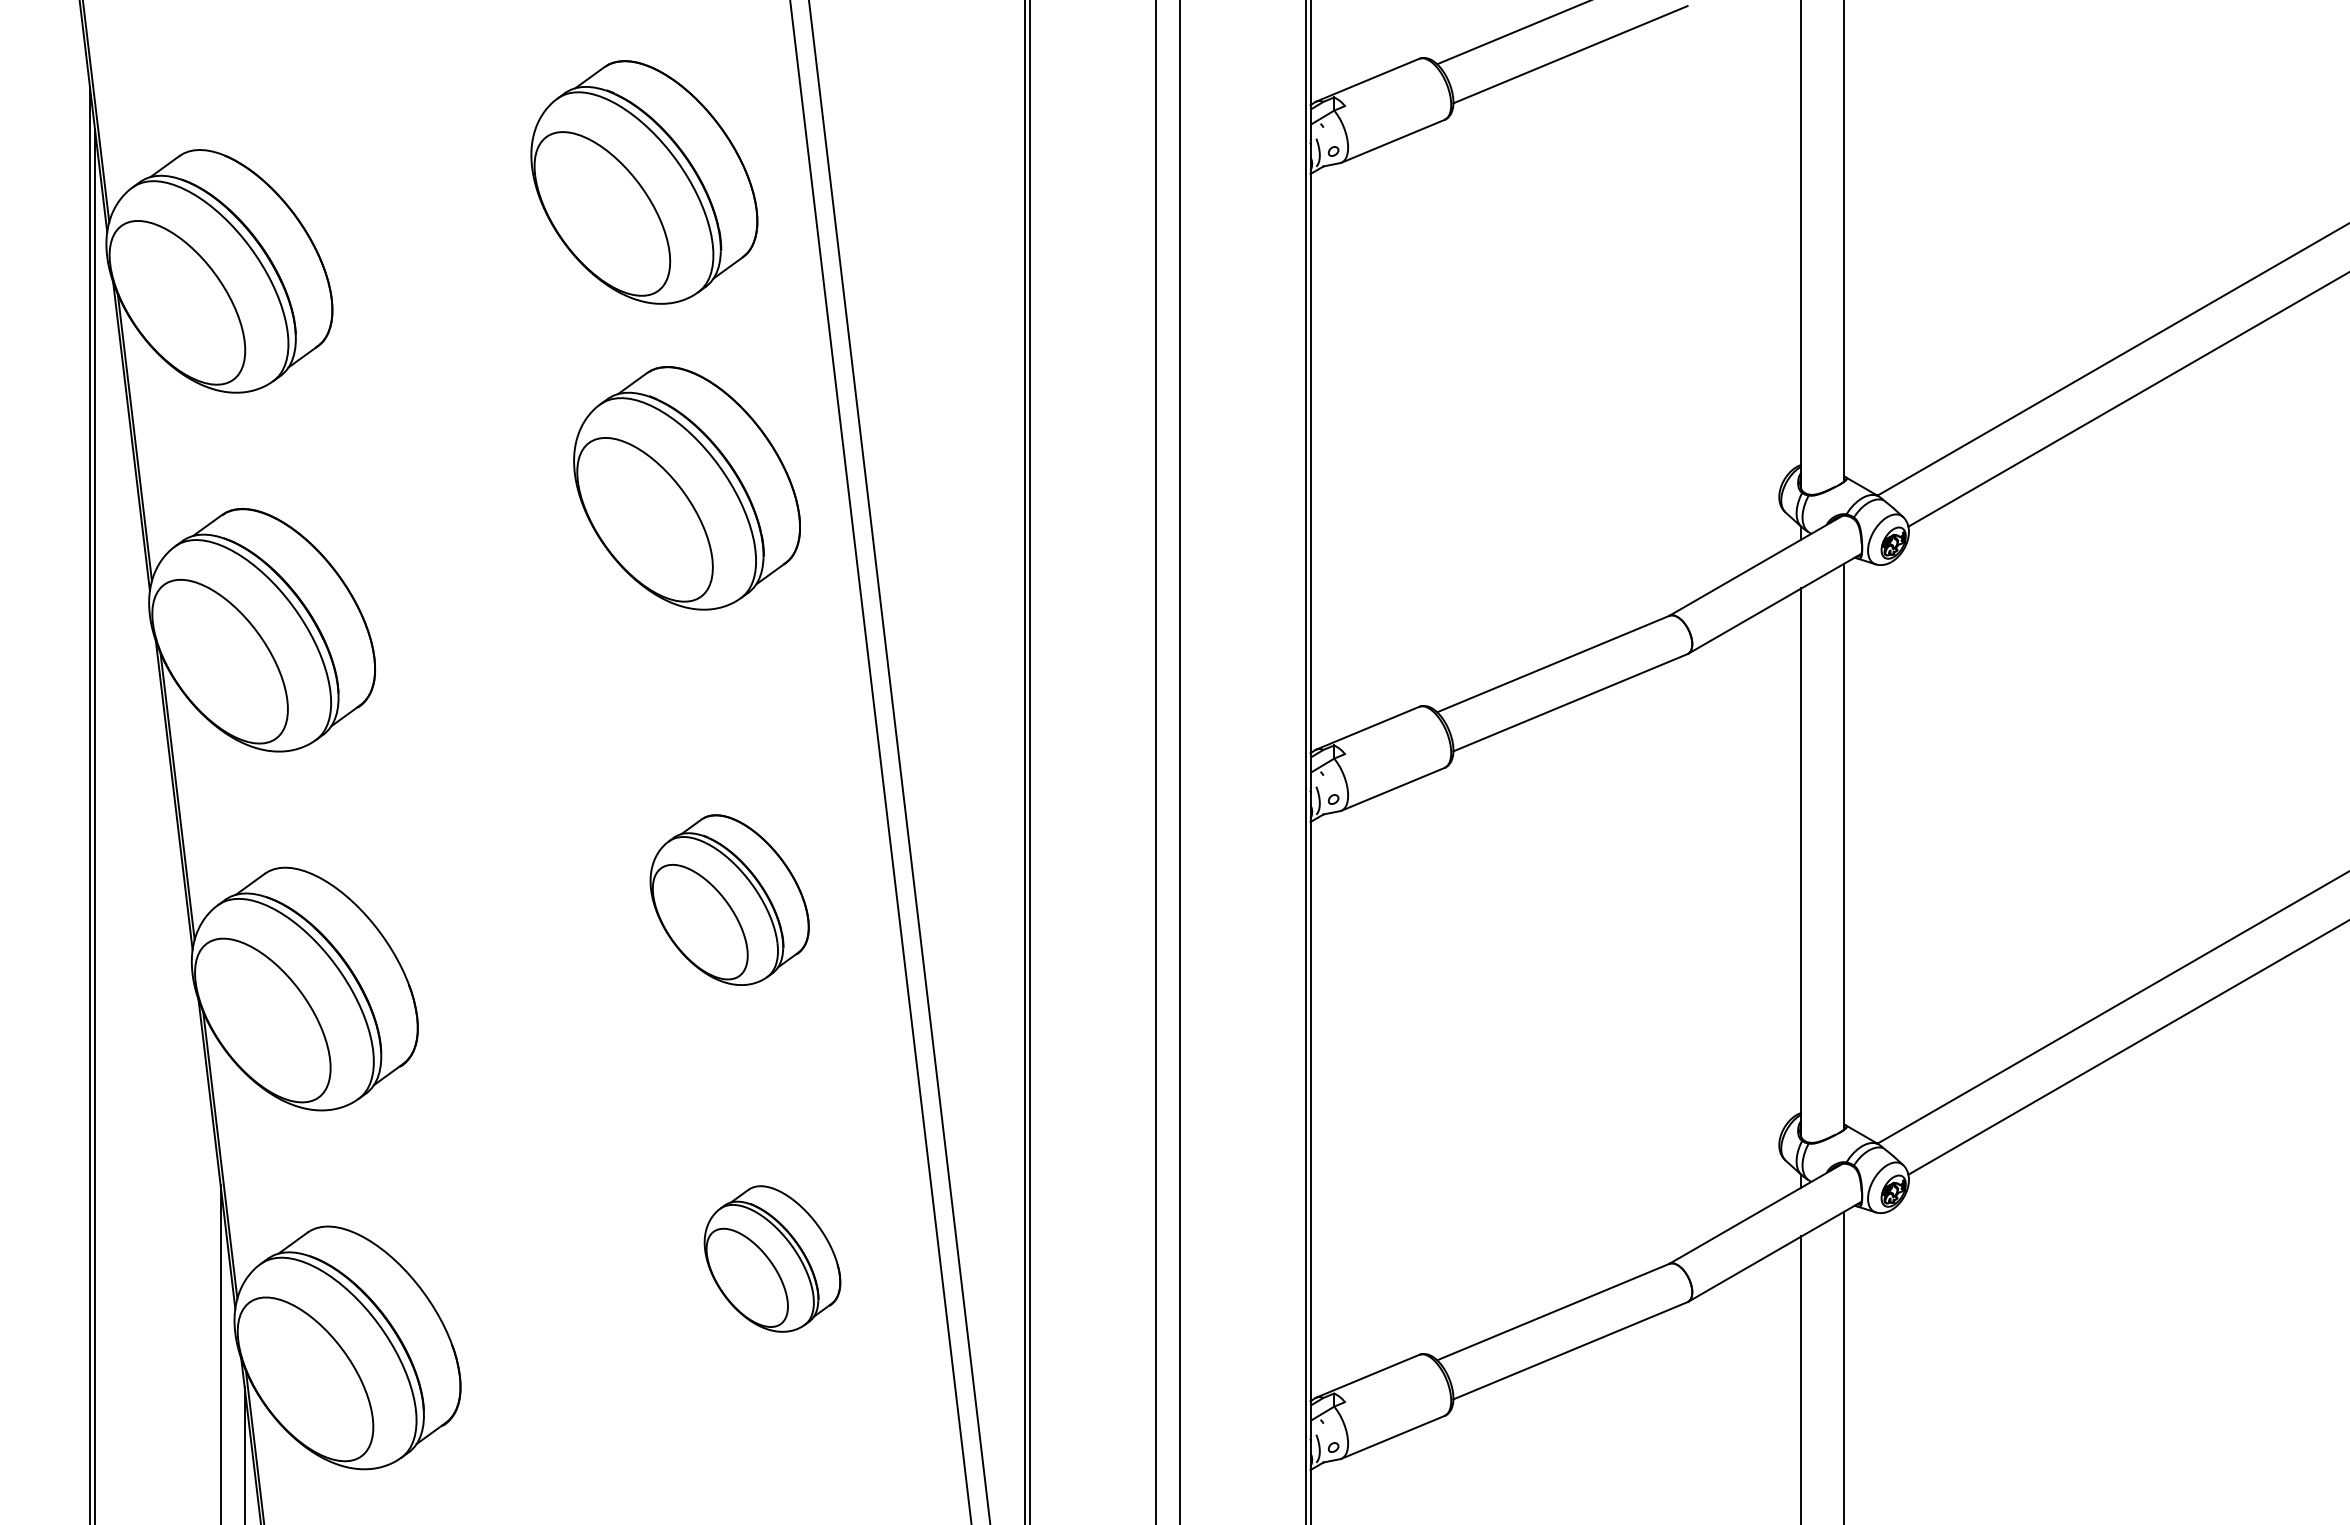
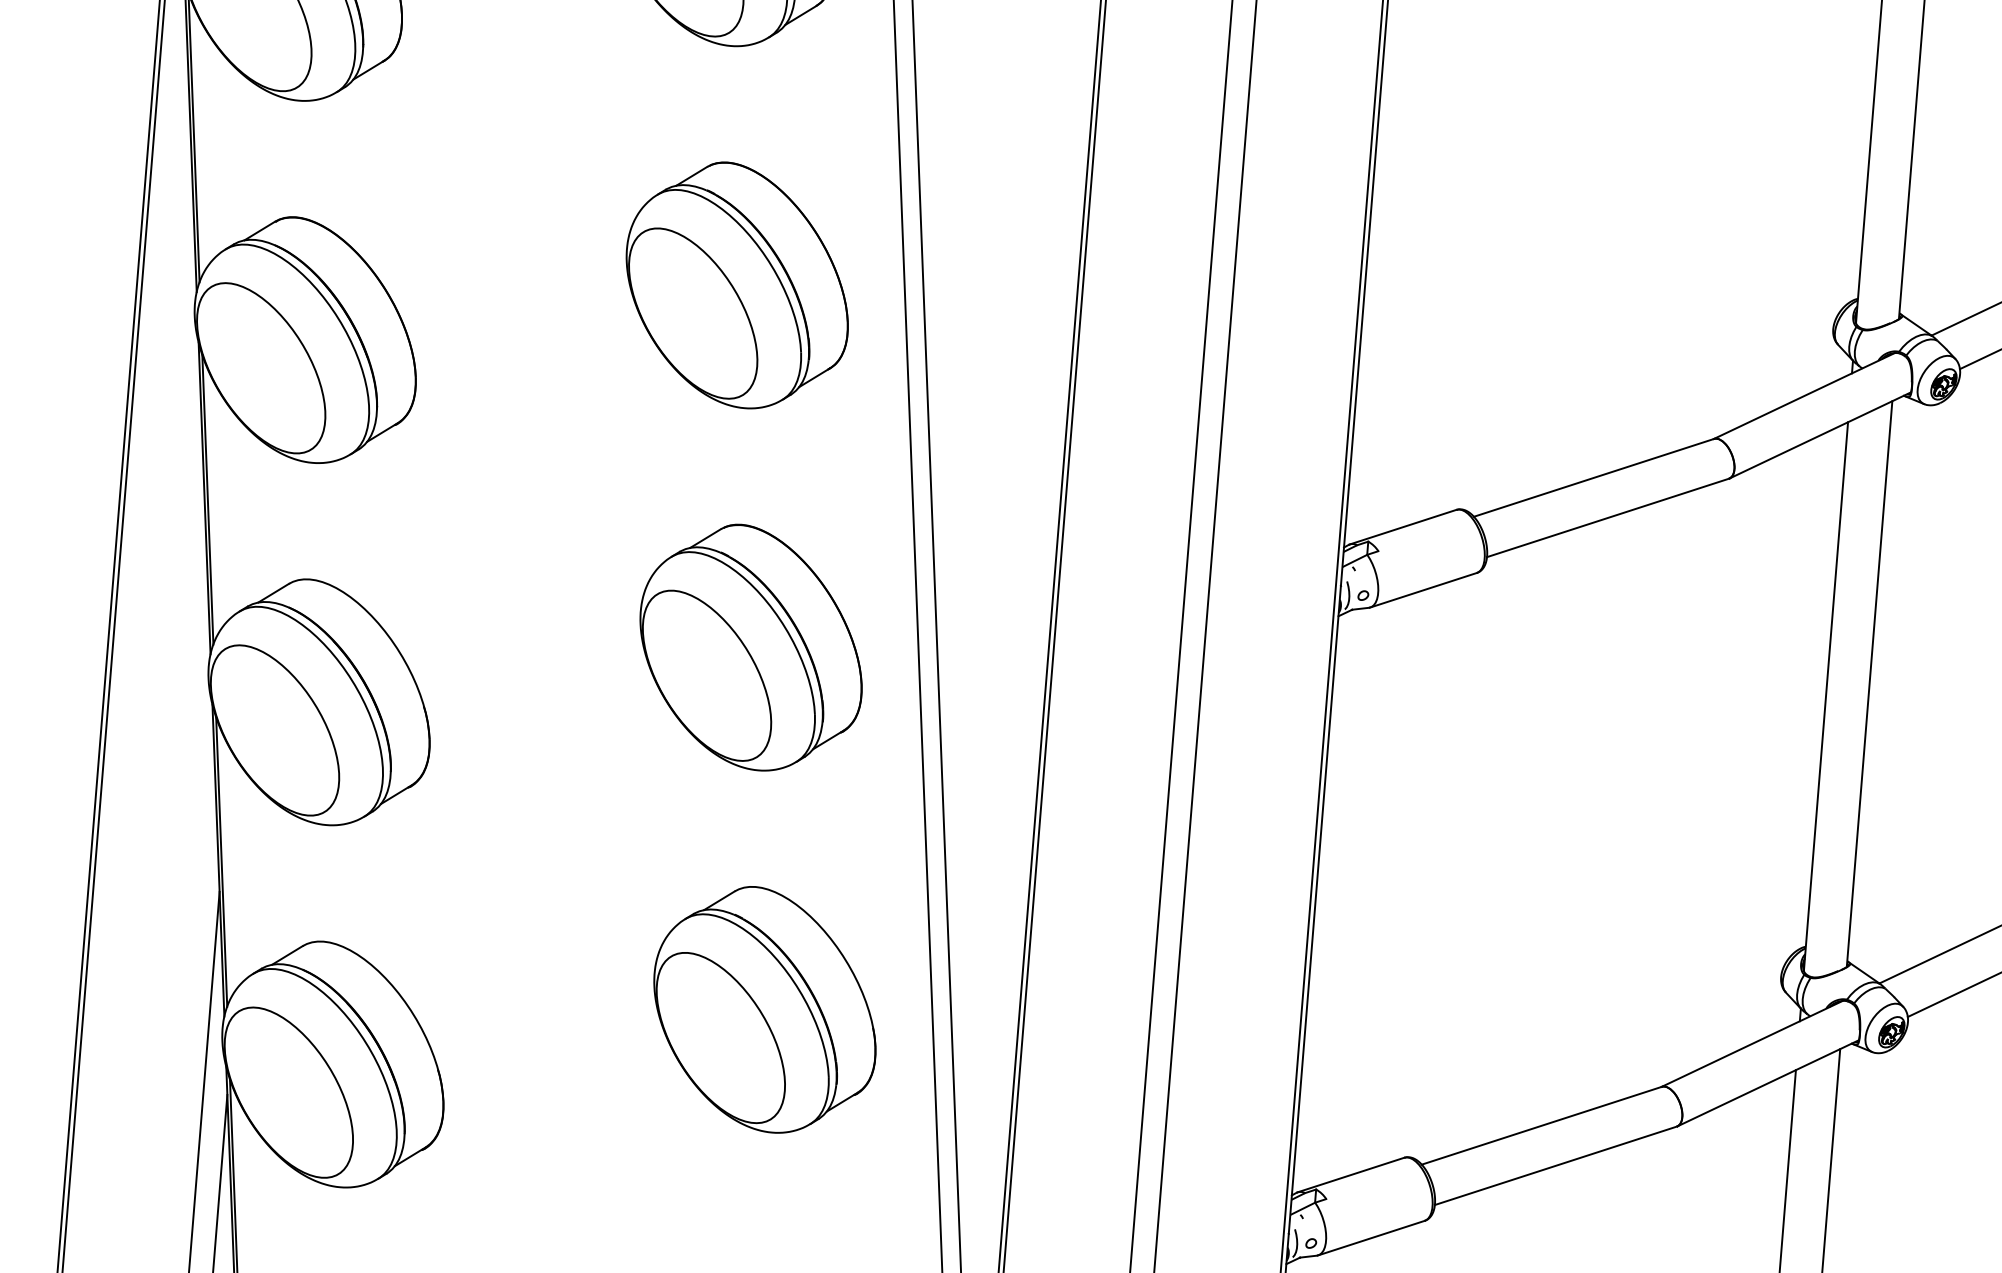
part: (686, 488) -> (737, 285), moved
part: (729, 899) -> (751, 647), size x1.43
part: (772, 1258) -> (765, 1009), size x1.67

